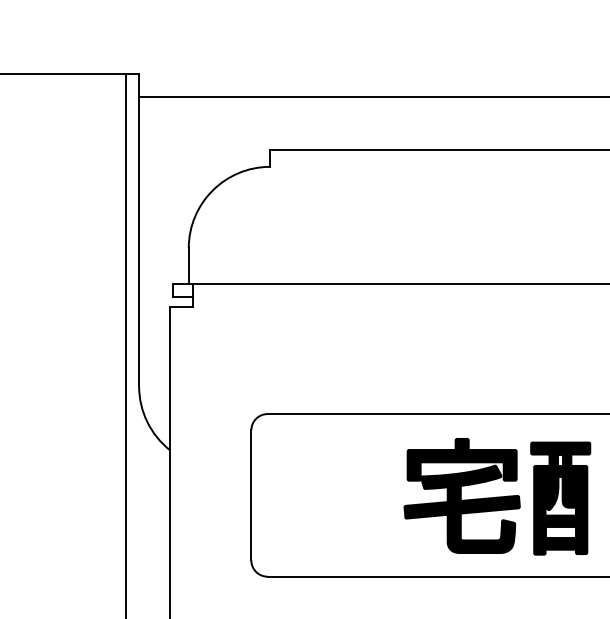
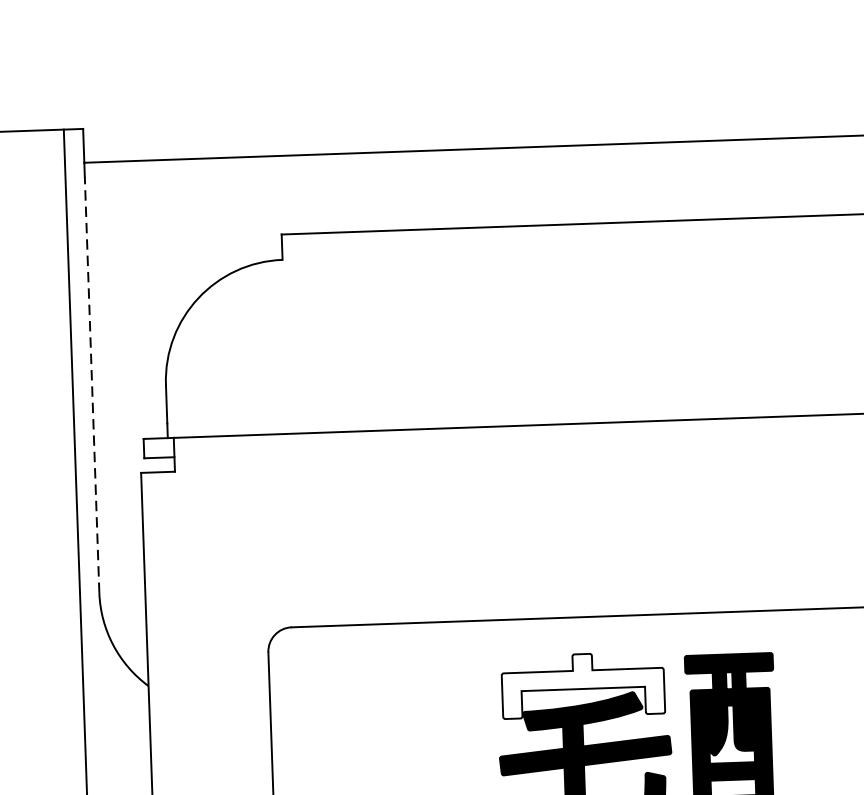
line: (139, 246) -> (92, 384), solid -> dashed
fill: (461, 459) -> (582, 684), removed

